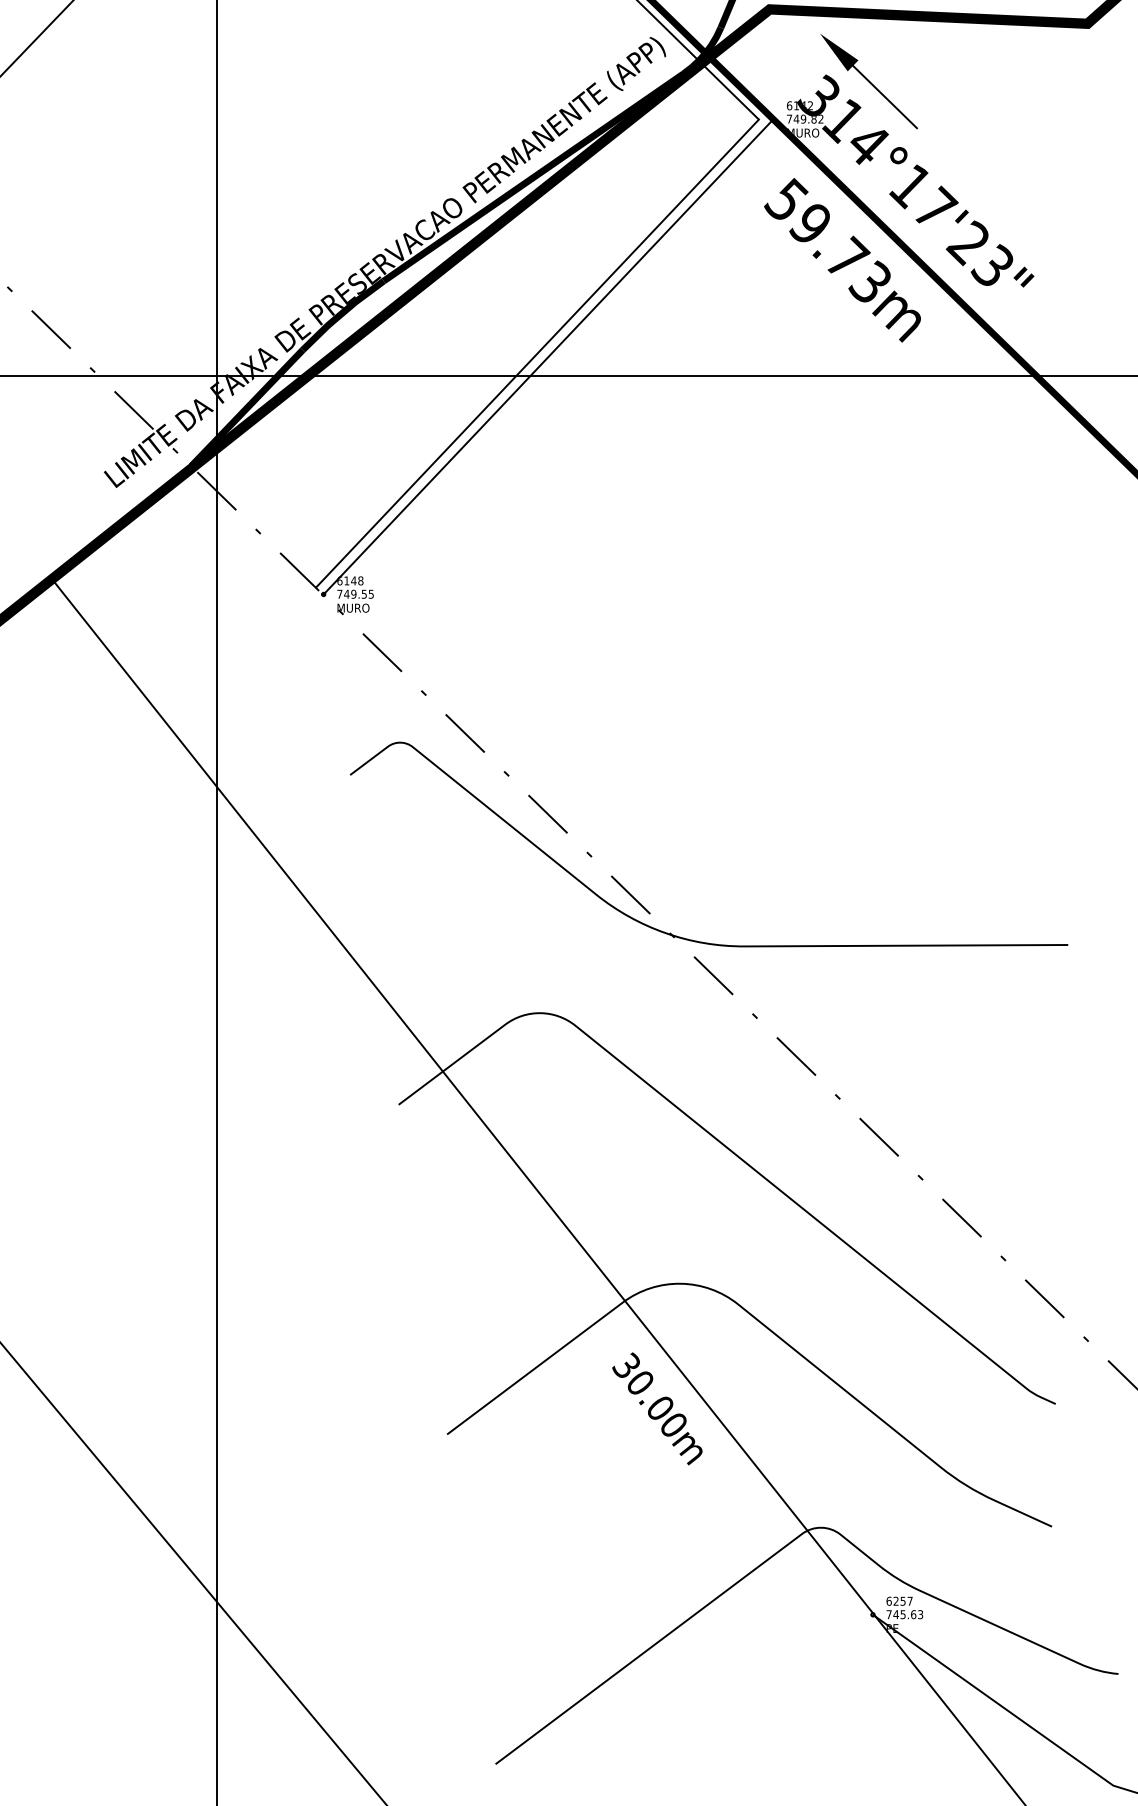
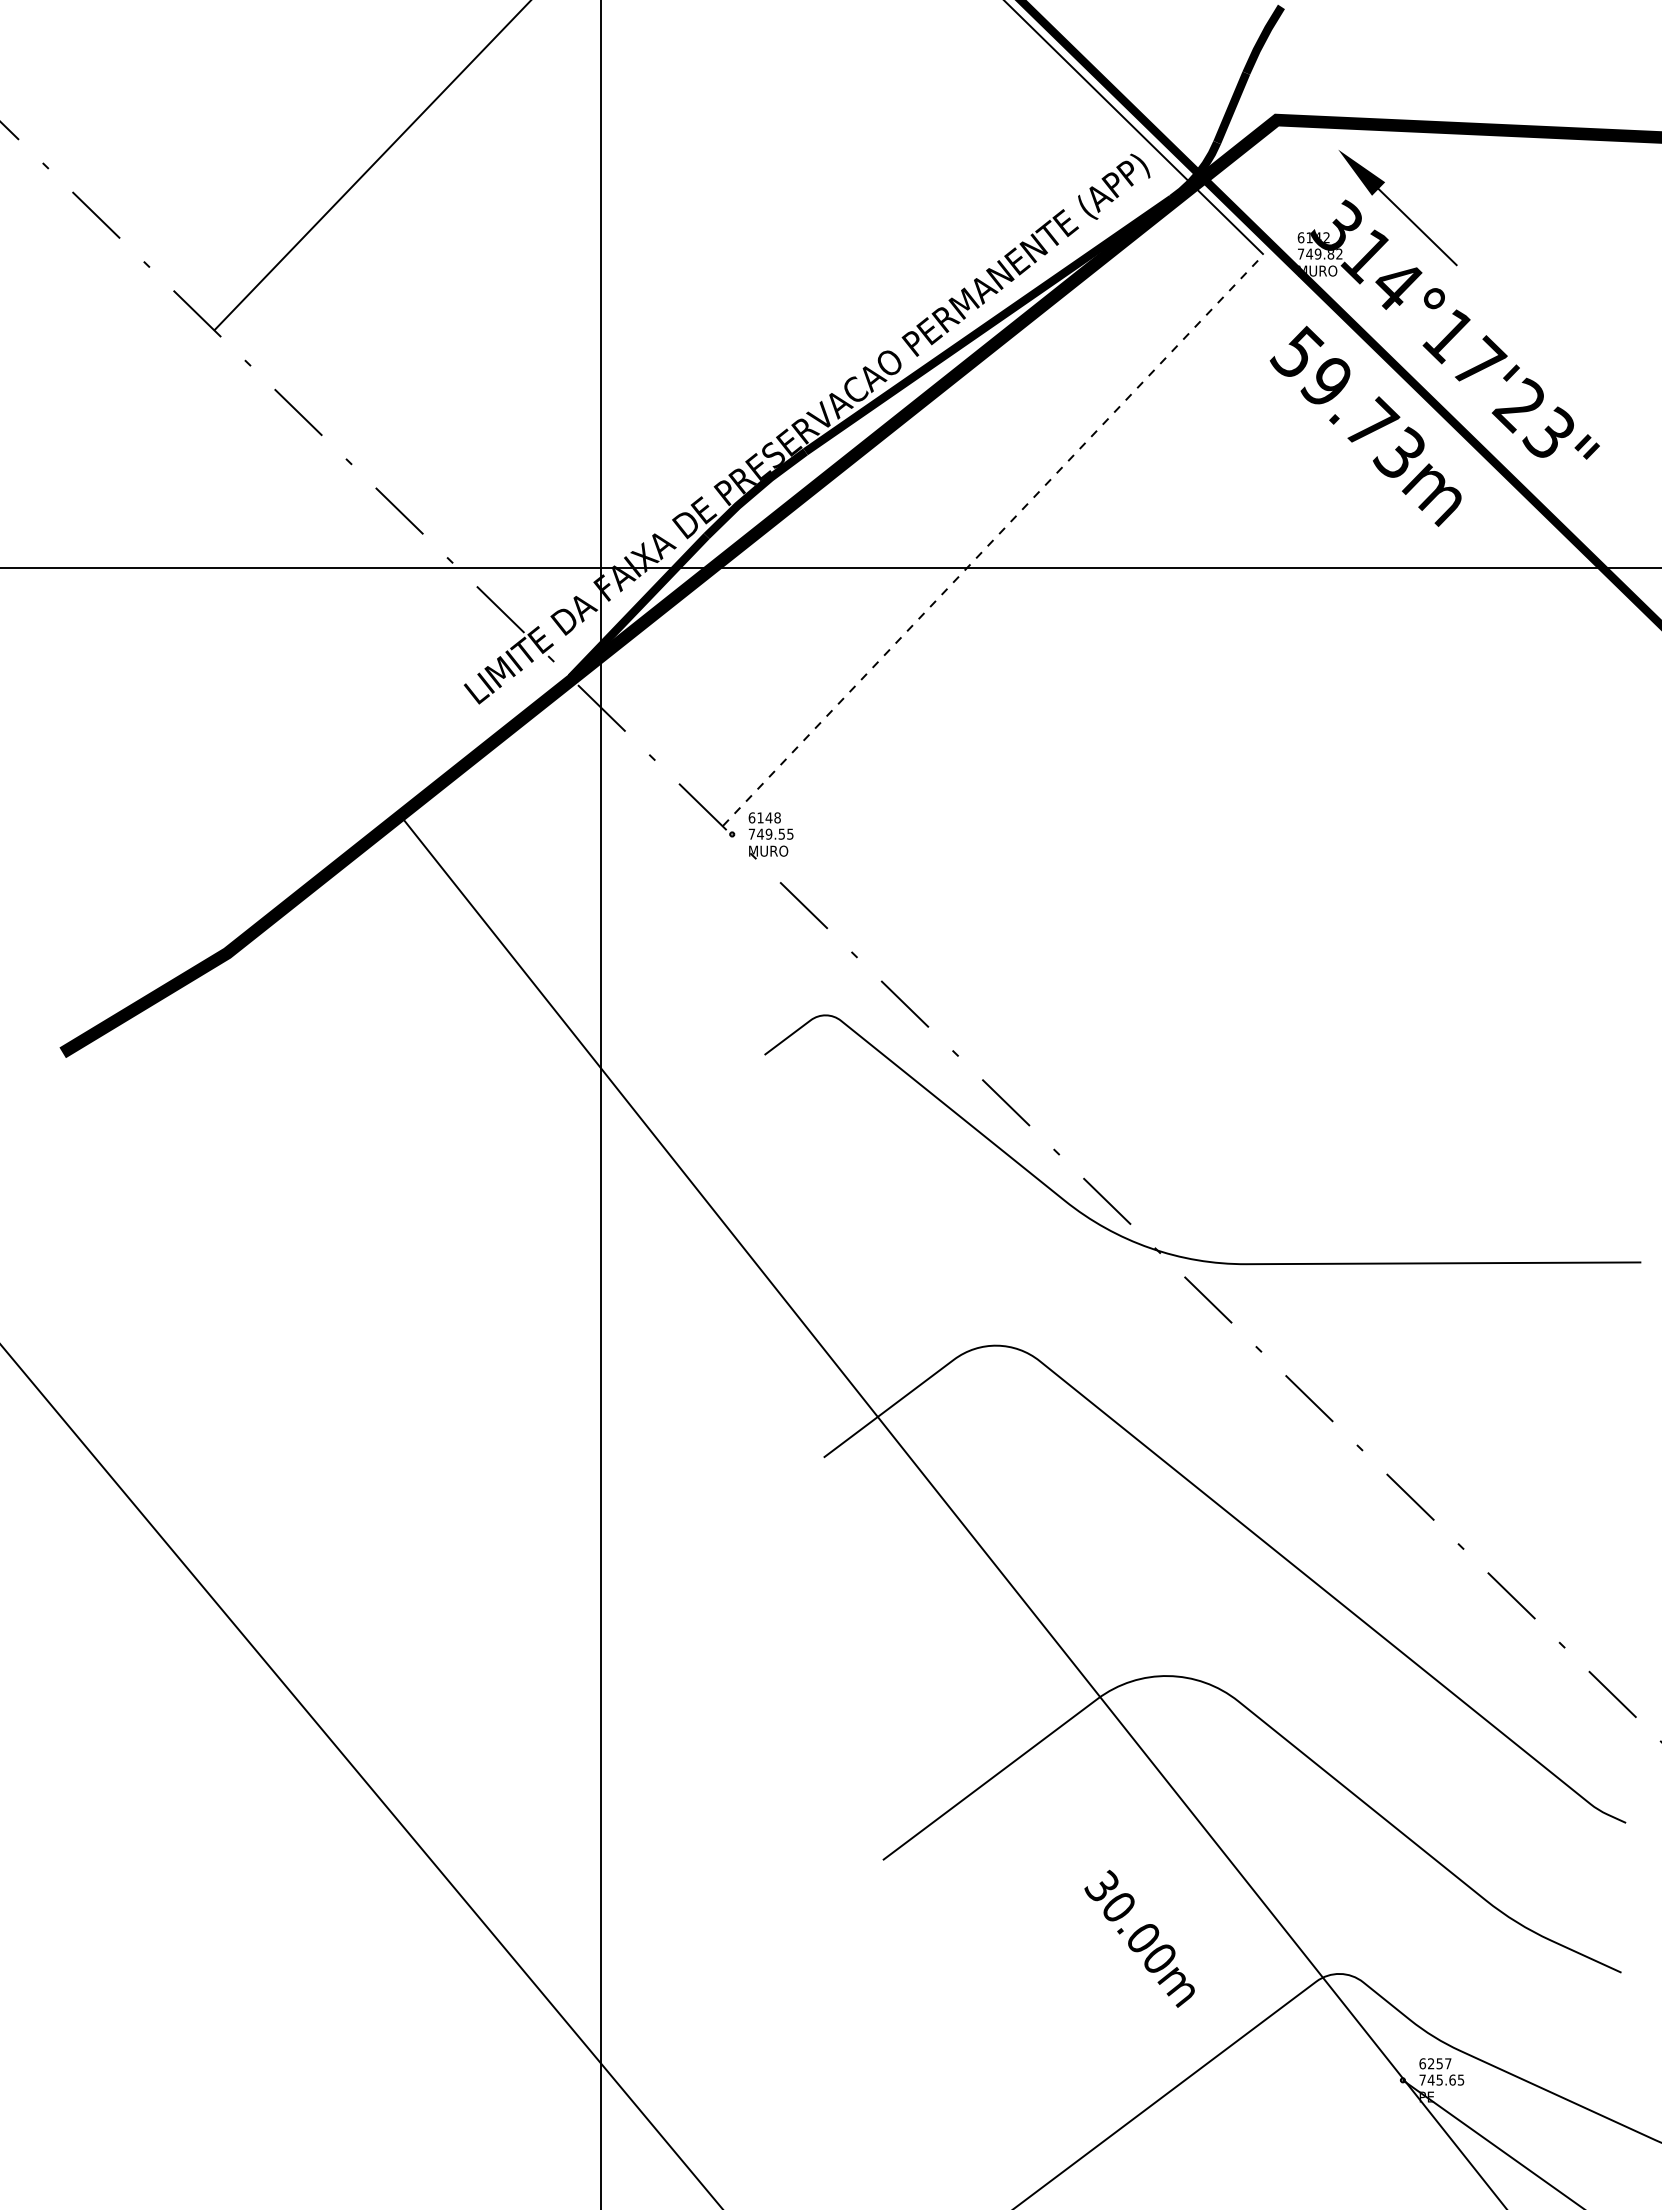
line: (537, 352) -> (993, 539), solid -> dashed
line: (548, 357) -> (1006, 544), removed
text: (657, 1408) -> (1139, 1938), moved
text: (920, 1614) -> (1461, 2079), 745.63 -> 745.65

